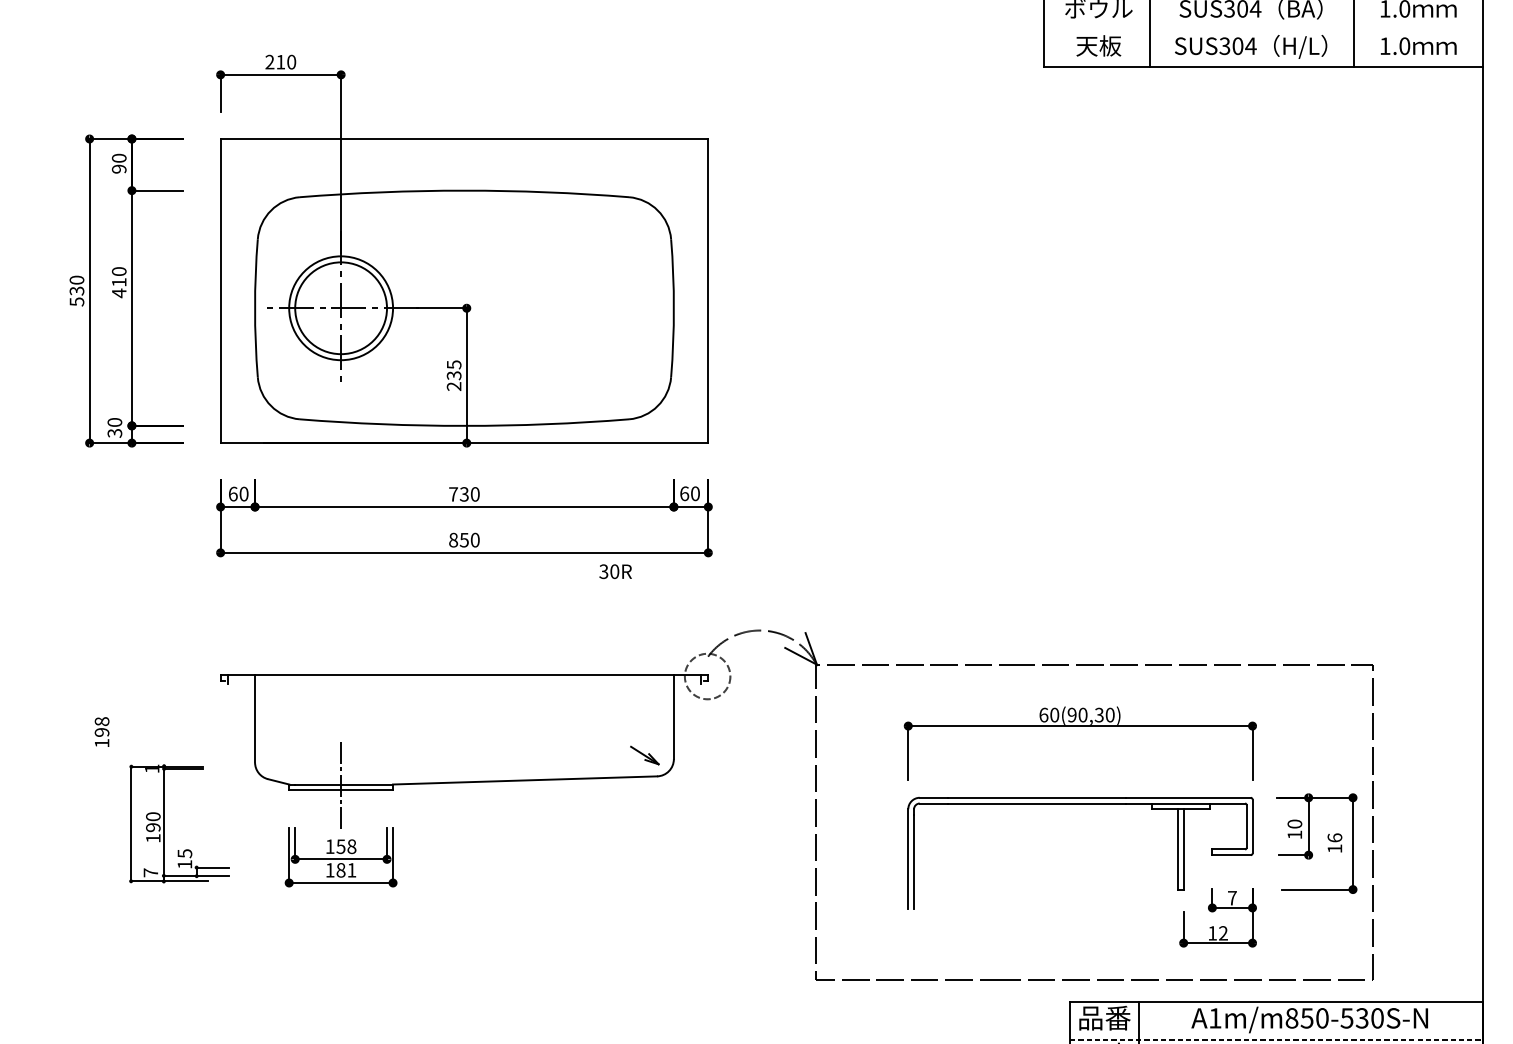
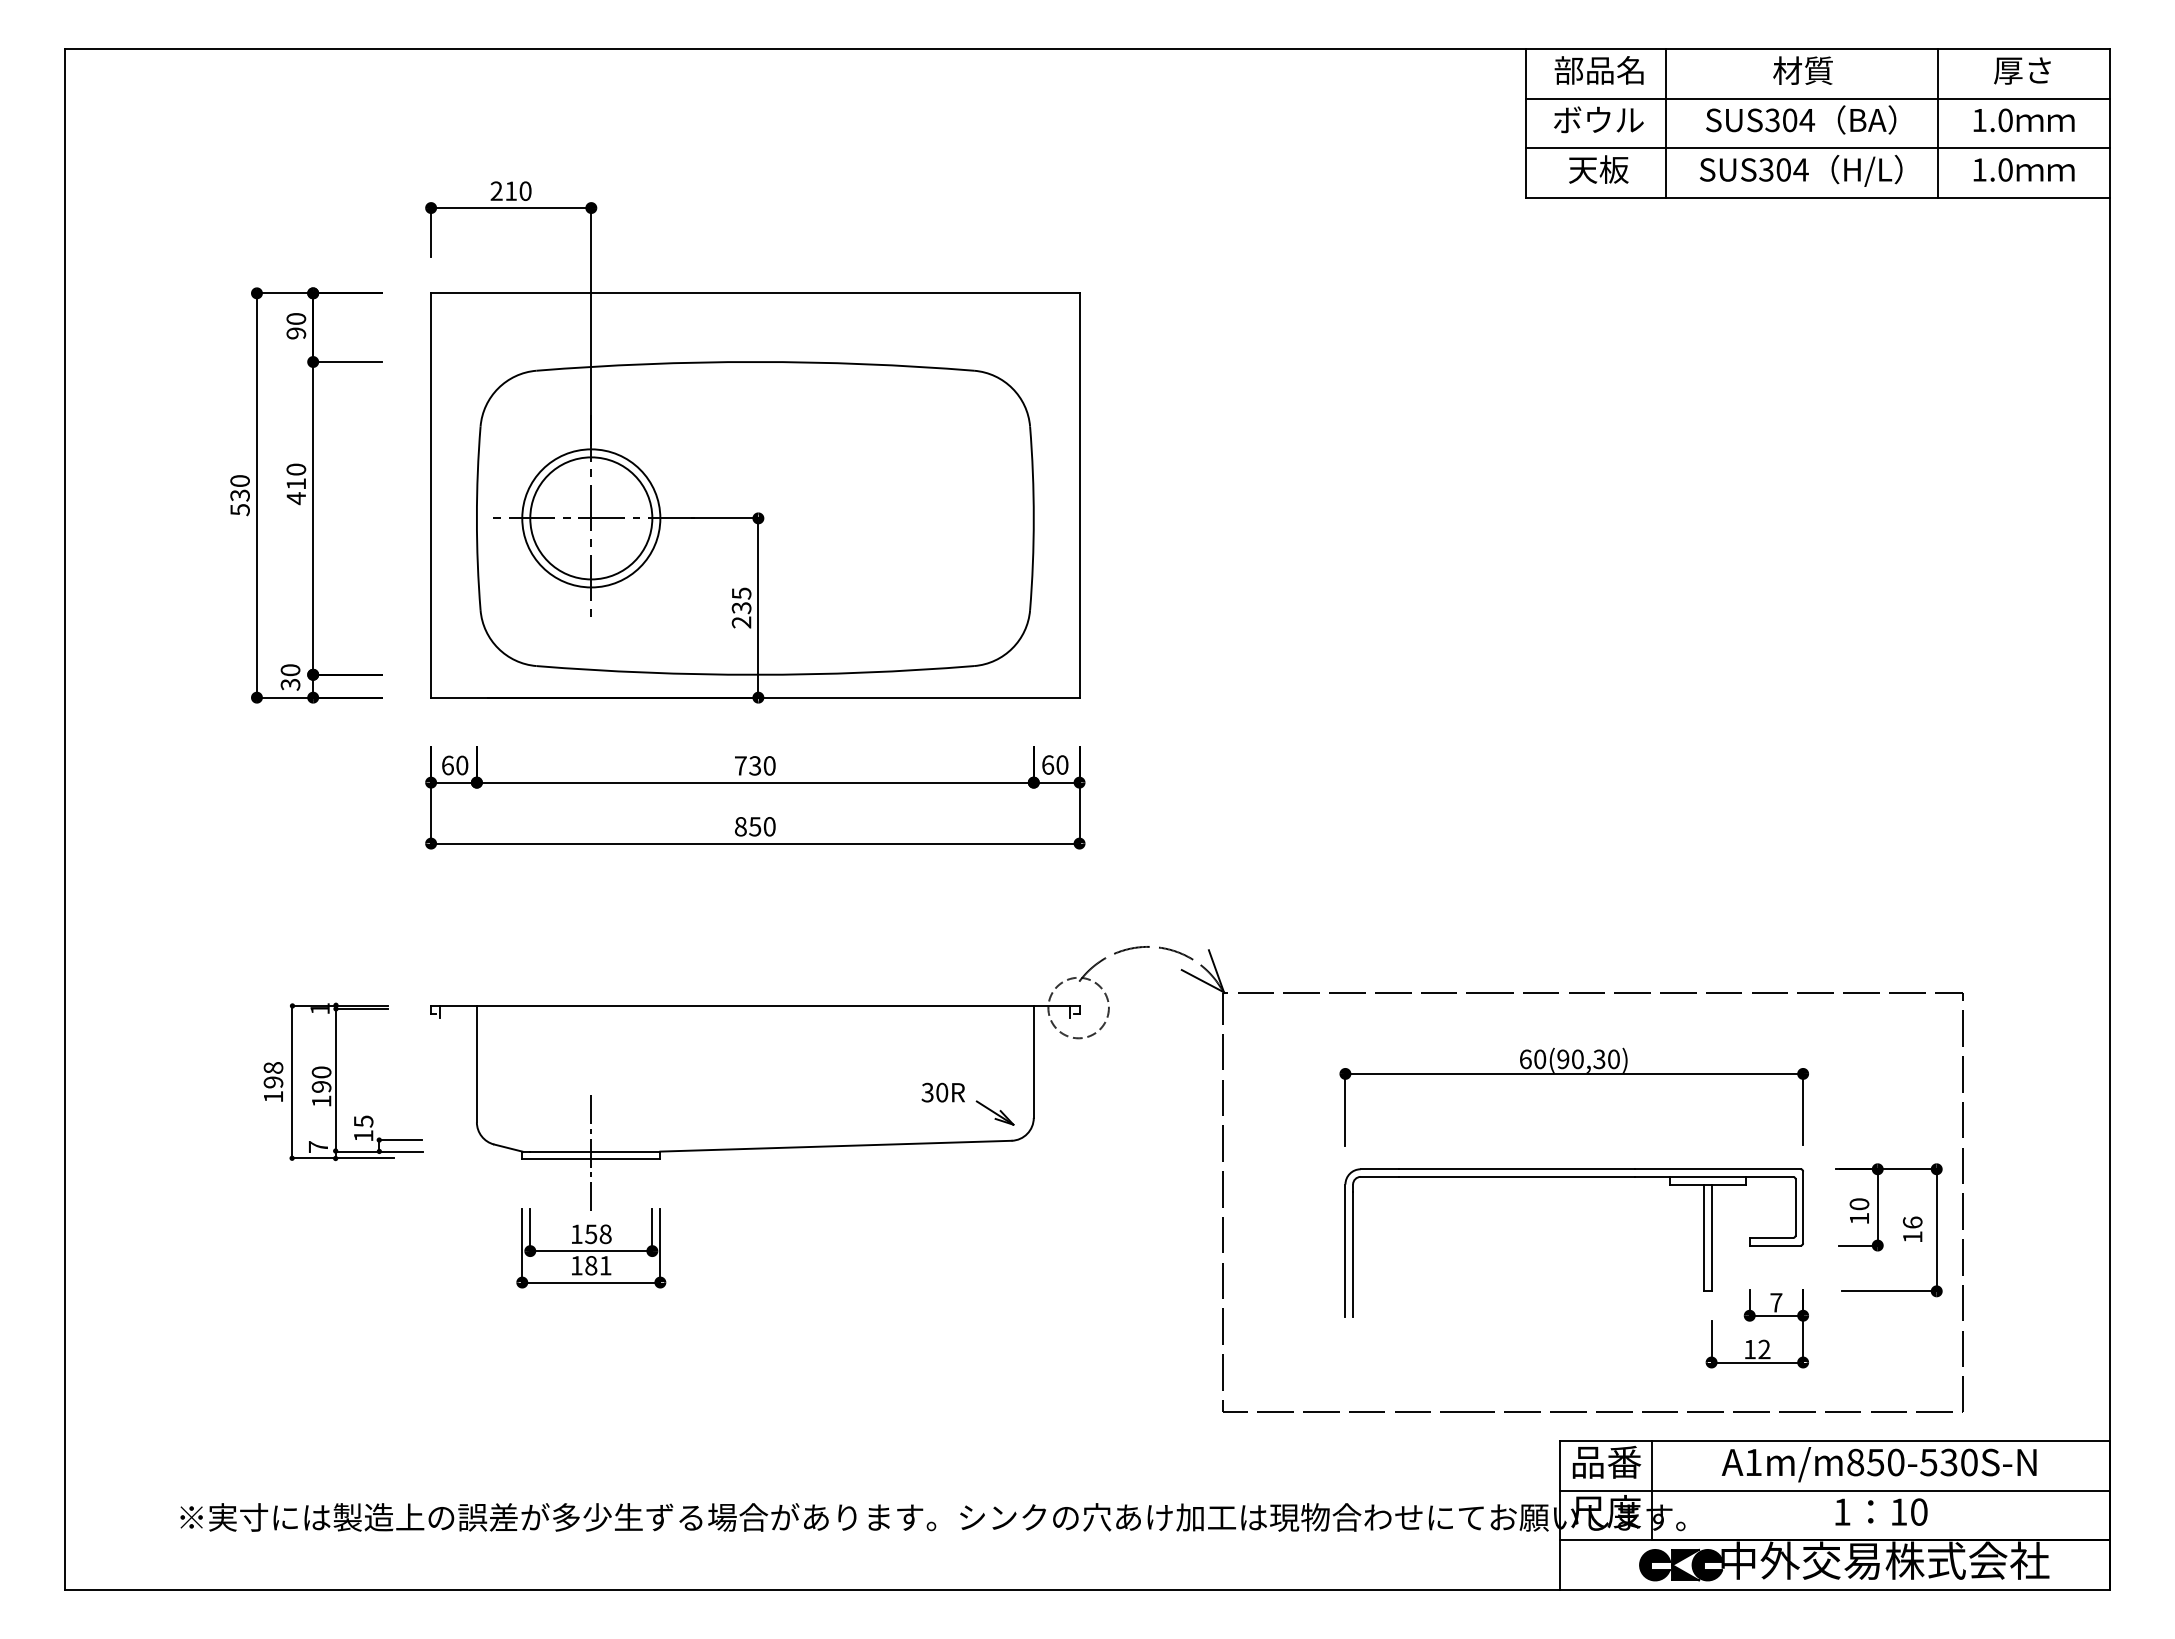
line: (1263, 30) -> (1817, 148), added
text: (615, 571) -> (942, 1092), moved
part: (164, 823) -> (336, 1081), moved
line: (1276, 1039) -> (1835, 1490), dashed -> solid

